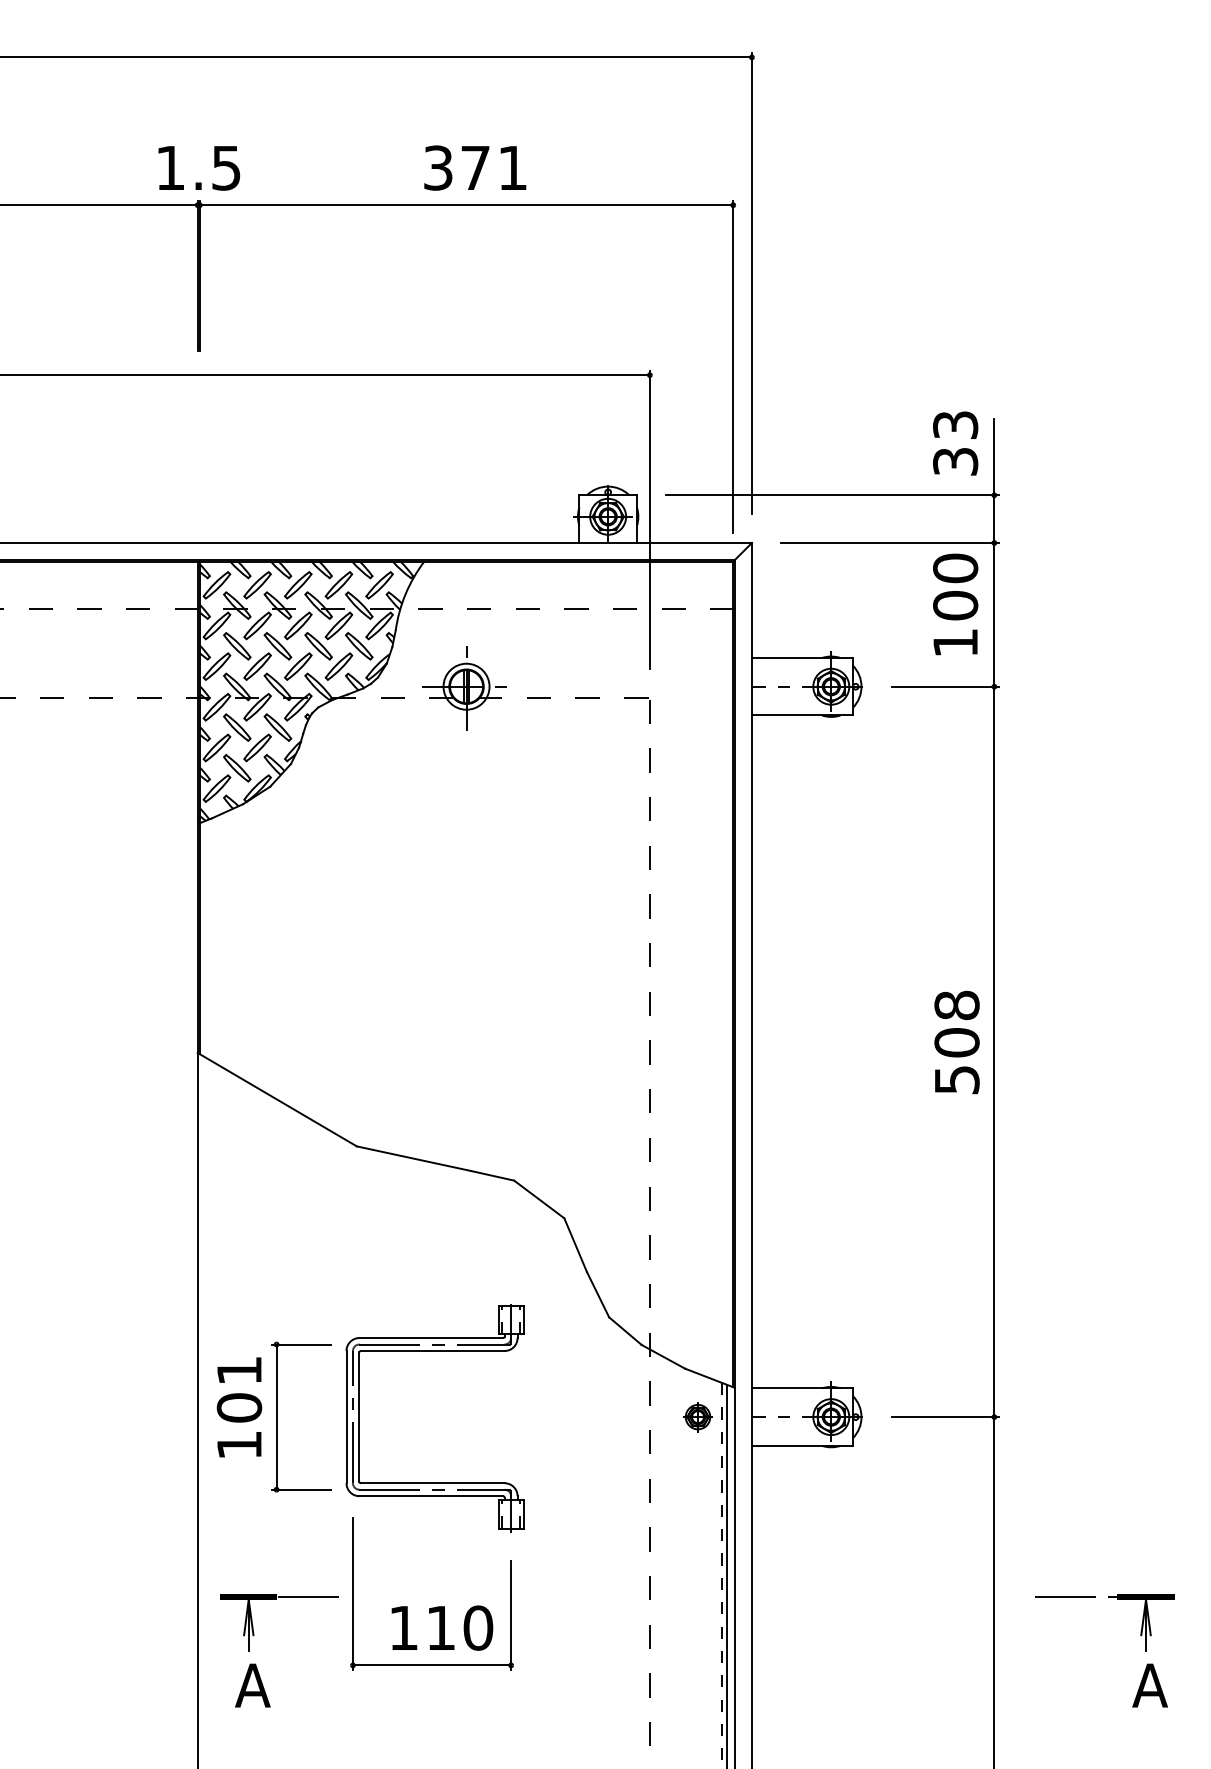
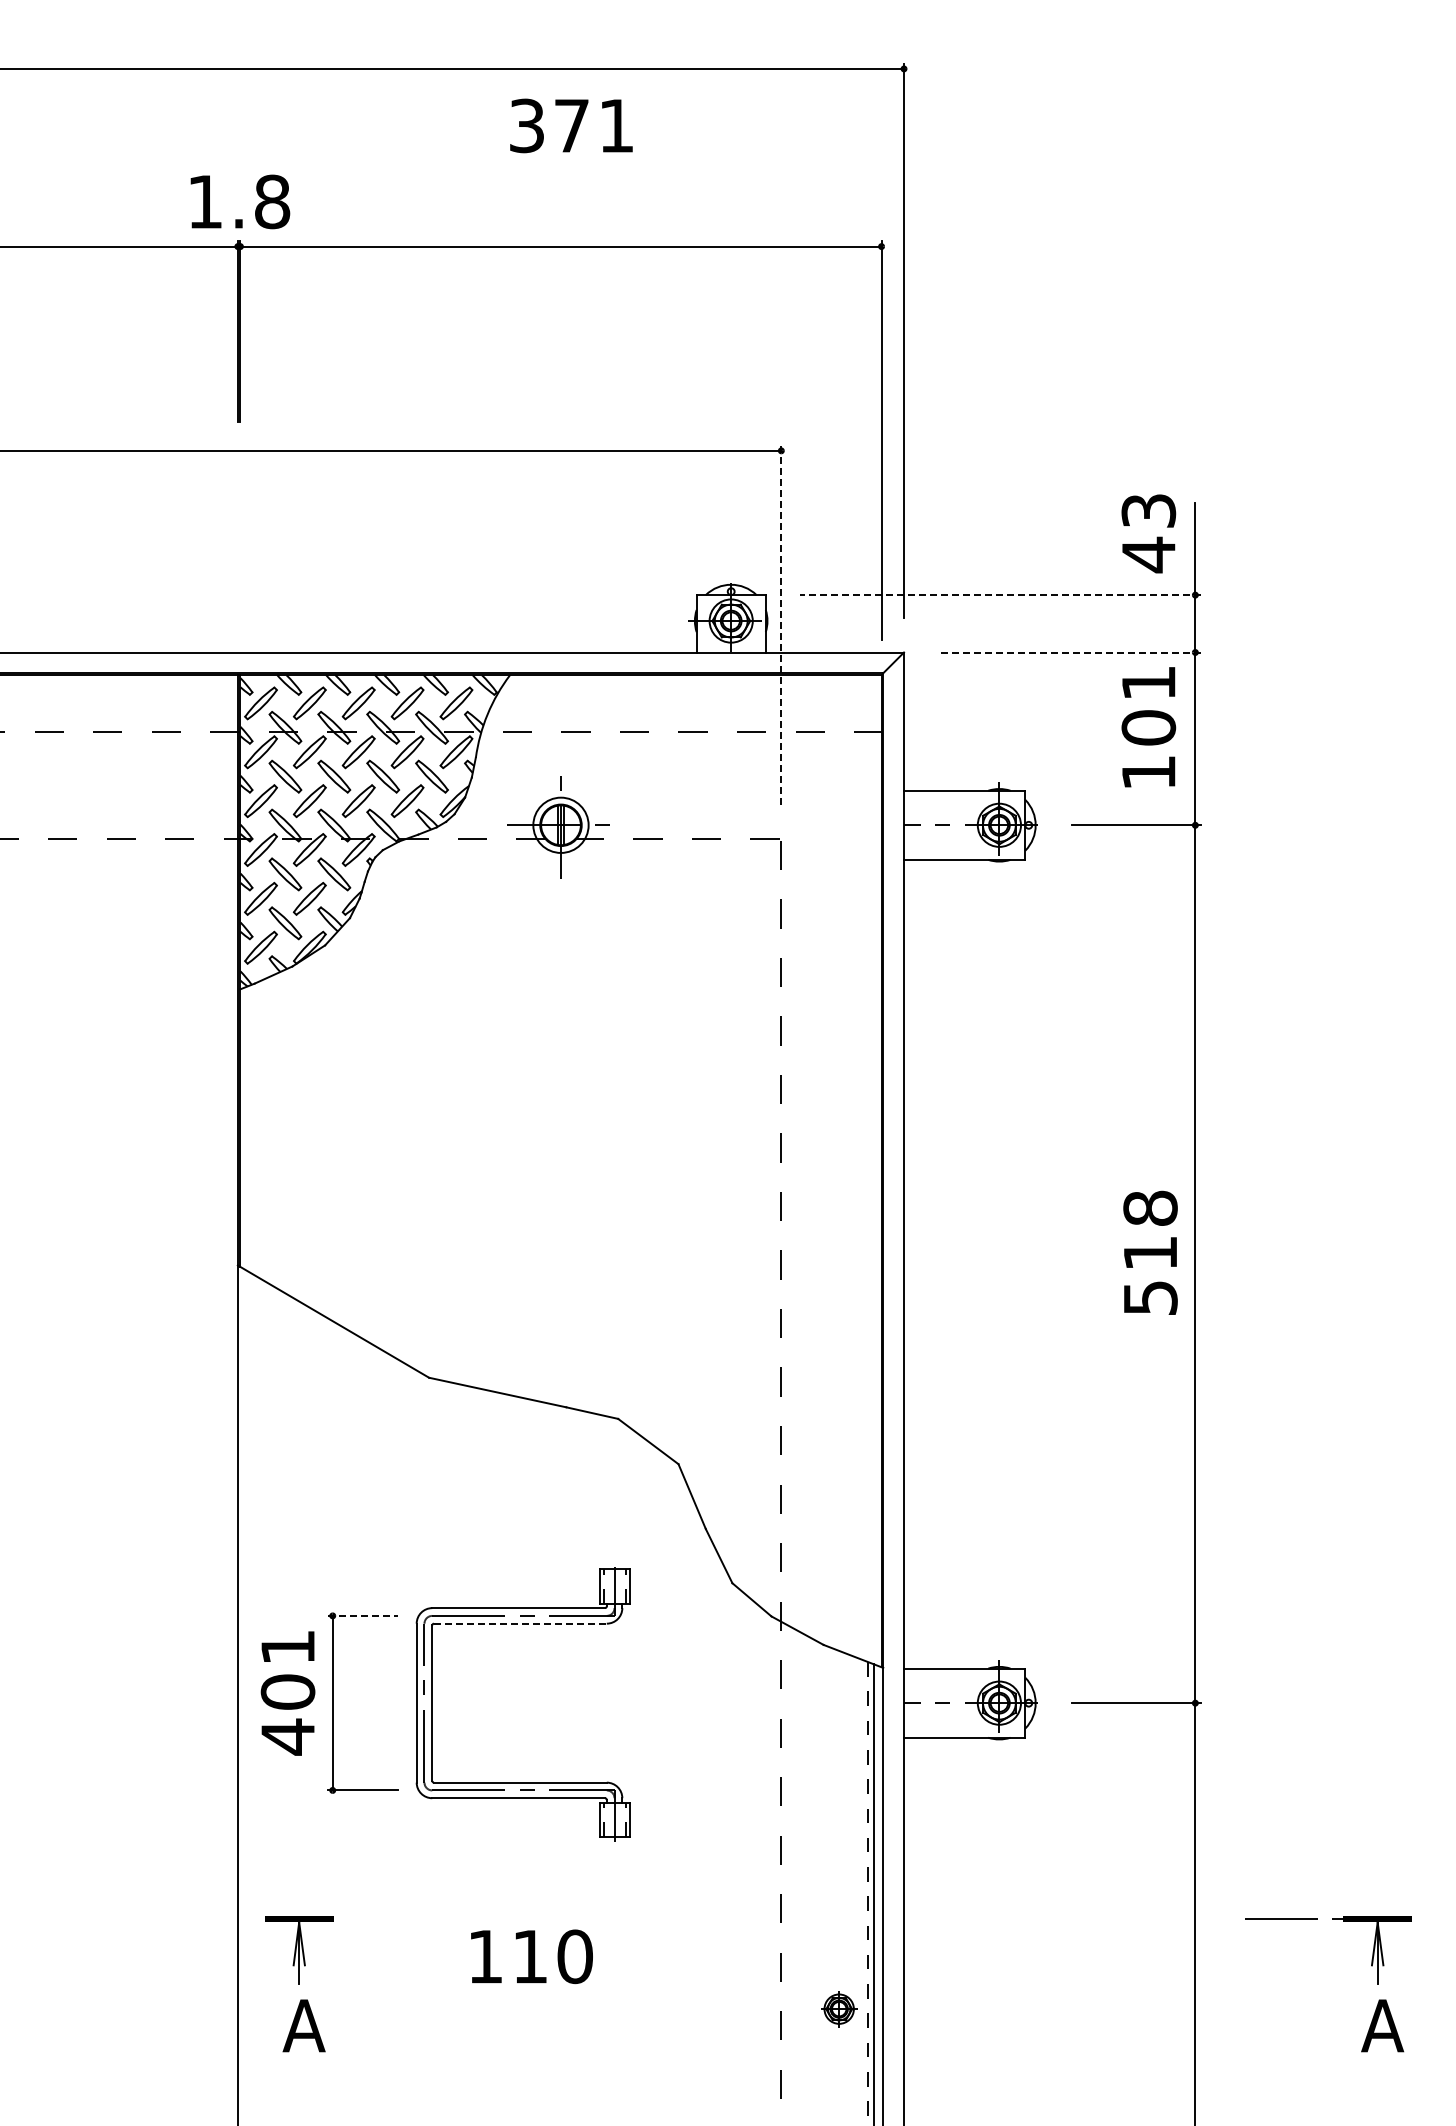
text: (226, 167) -> (272, 201), 1.5 -> 1.8
text: (475, 167) -> (571, 125), moved
text: (955, 461) -> (1148, 554), 33 -> 43
line: (831, 495) -> (999, 595), solid -> dashed
line: (650, 520) -> (781, 625), solid -> dashed
line: (889, 542) -> (1069, 652), solid -> dashed
text: (955, 567) -> (1148, 682), 100 -> 101
text: (957, 1042) -> (1150, 1252), 508 -> 518
line: (302, 1344) -> (363, 1615), solid -> dashed
line: (432, 1350) -> (520, 1623), solid -> dashed
part: (698, 1417) -> (839, 2009), moved
text: (239, 1444) -> (287, 1736), 101 -> 401
line: (308, 1597) -> (370, 1919), removed
part: (432, 1665) -> (519, 2001), removed

